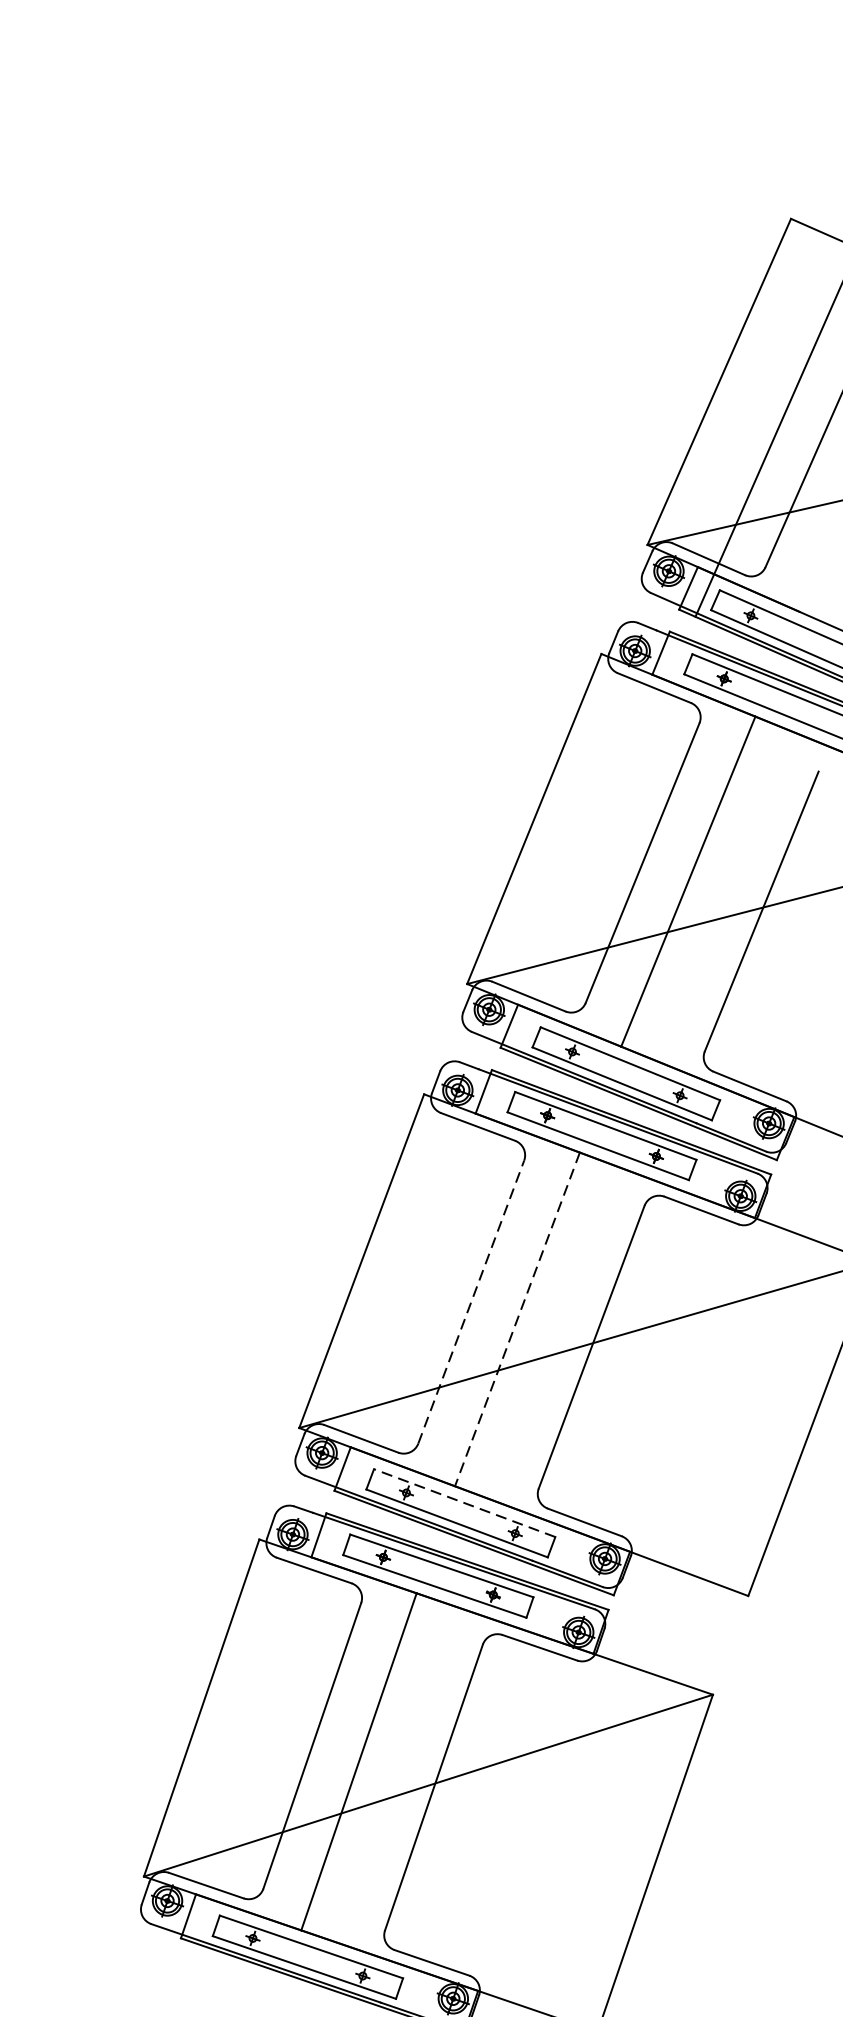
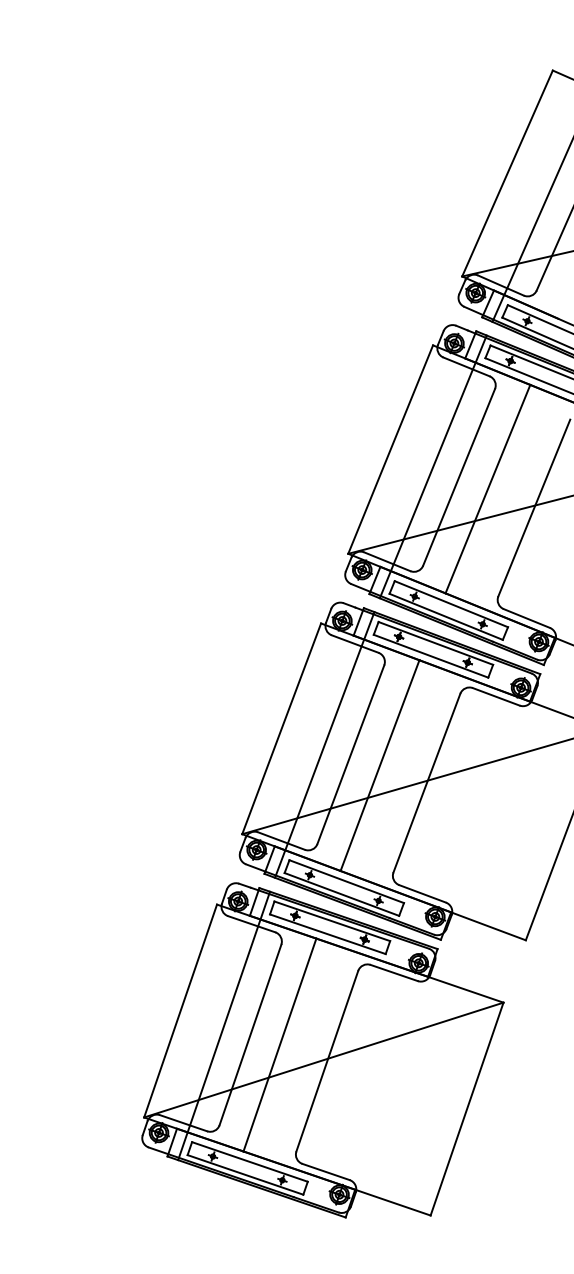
line: (600, 845) -> (432, 466), added
line: (429, 1285) -> (324, 744), added
line: (472, 1301) -> (351, 754), dashed -> solid
line: (518, 1319) -> (380, 765), dashed -> solid
line: (464, 1502) -> (346, 881), dashed -> solid
line: (271, 1730) -> (224, 1025), added

